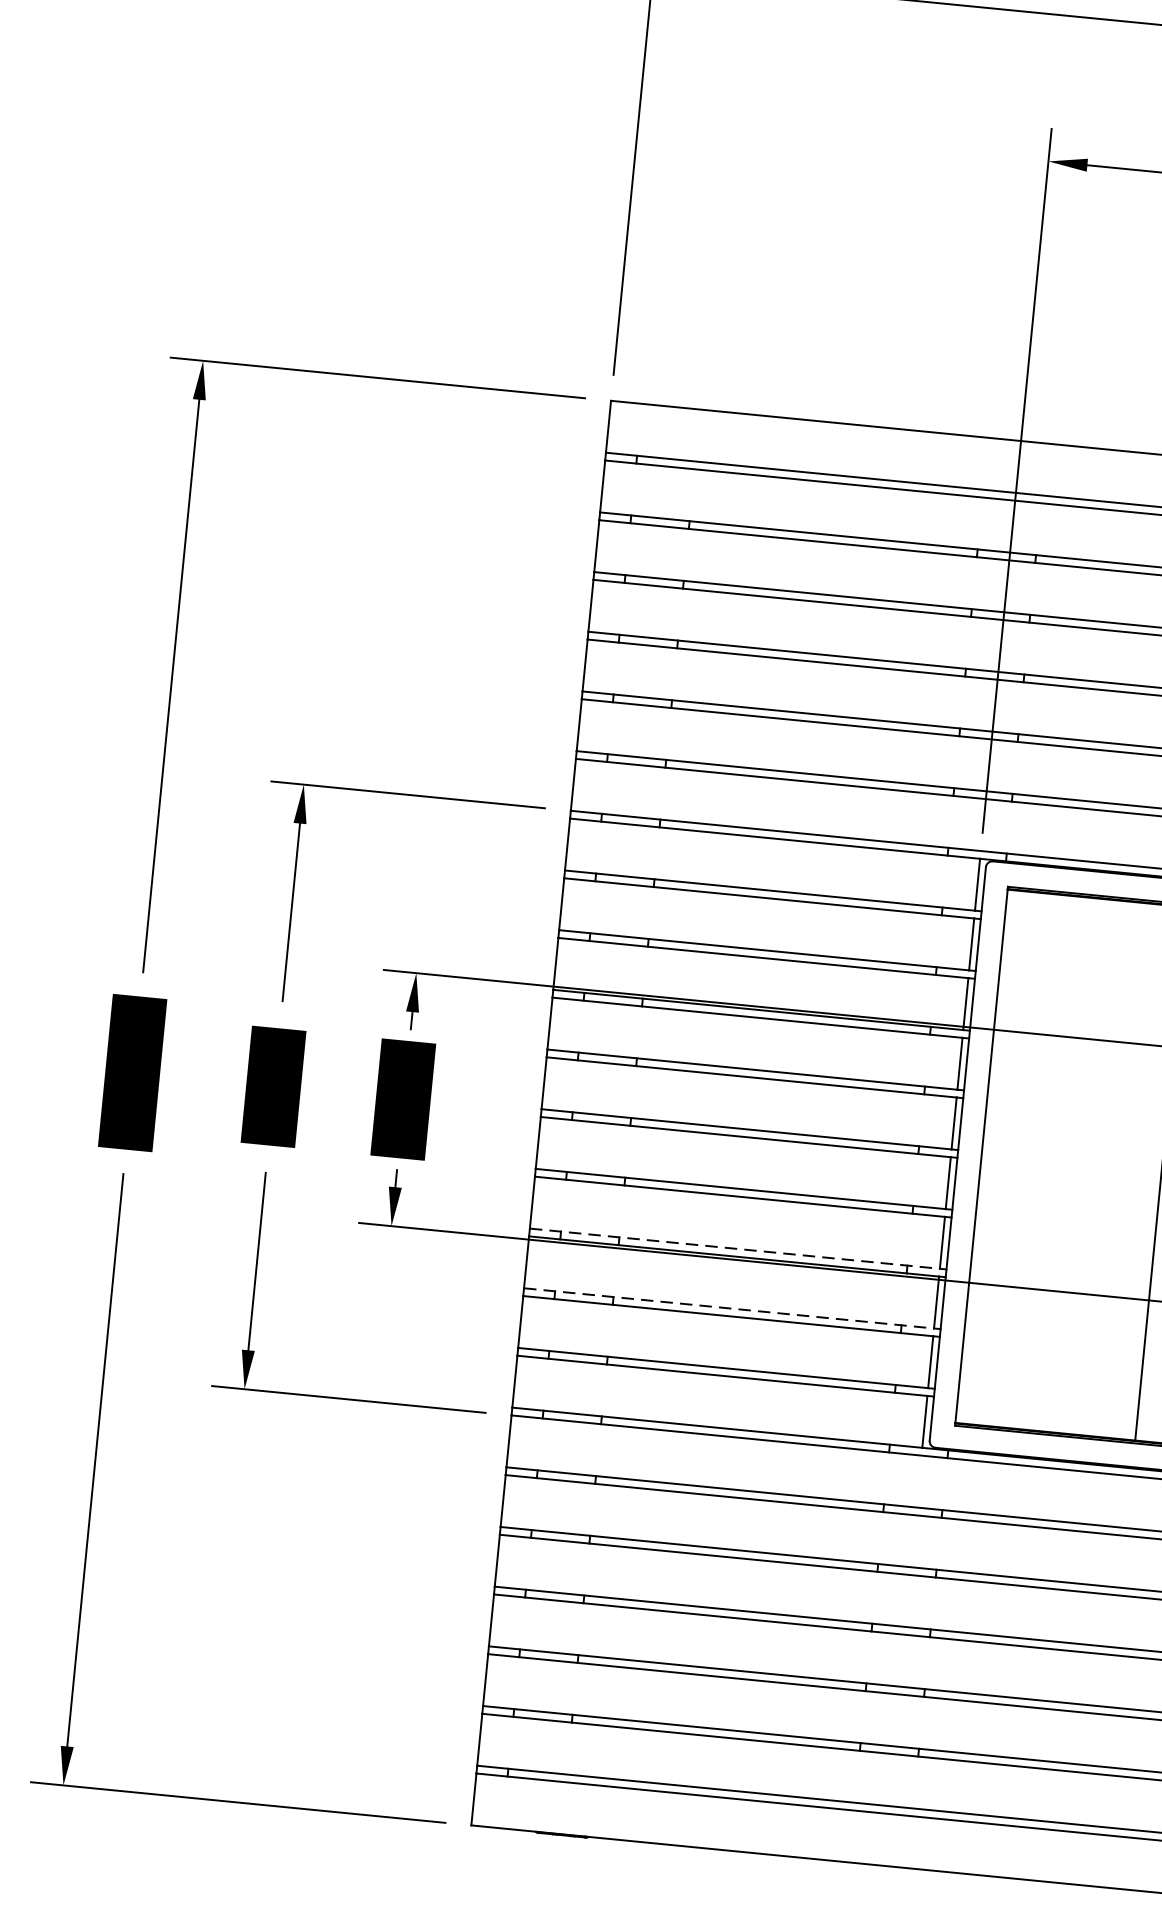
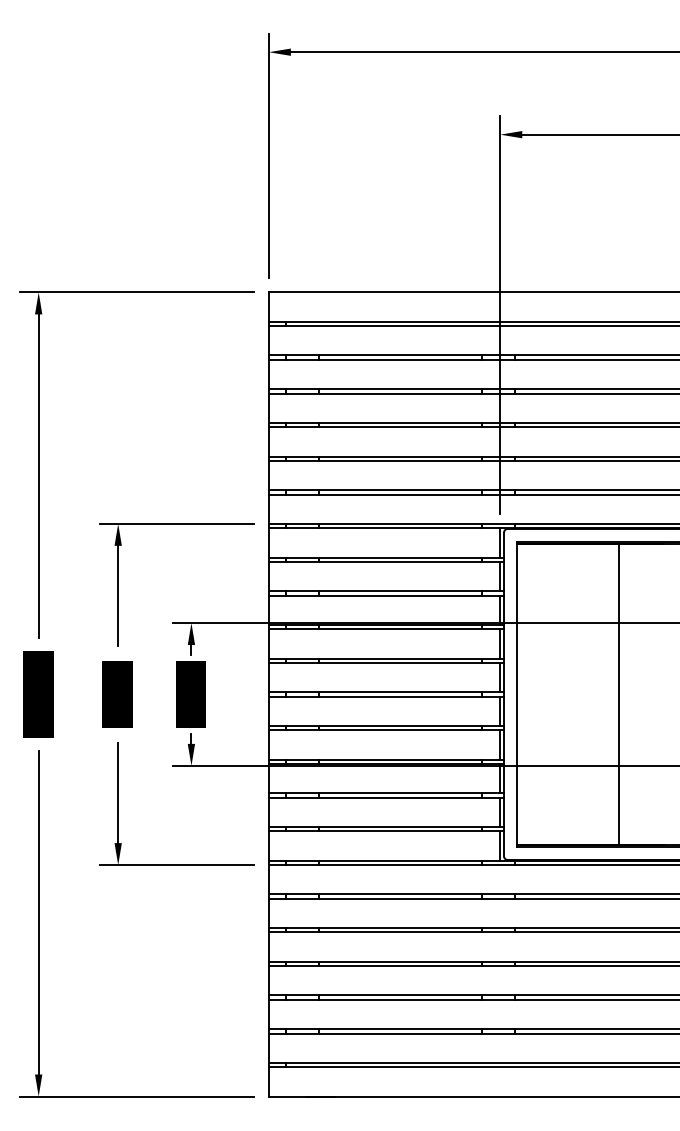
line: (734, 1248) -> (384, 759), dashed -> solid
line: (728, 1308) -> (384, 793), dashed -> solid

